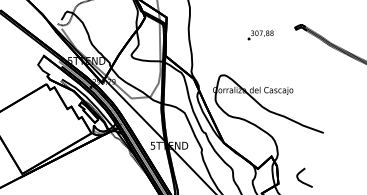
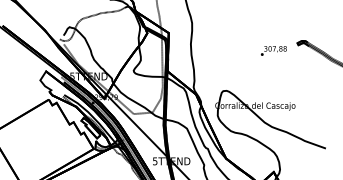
text: (260, 35) -> (273, 51), moved

